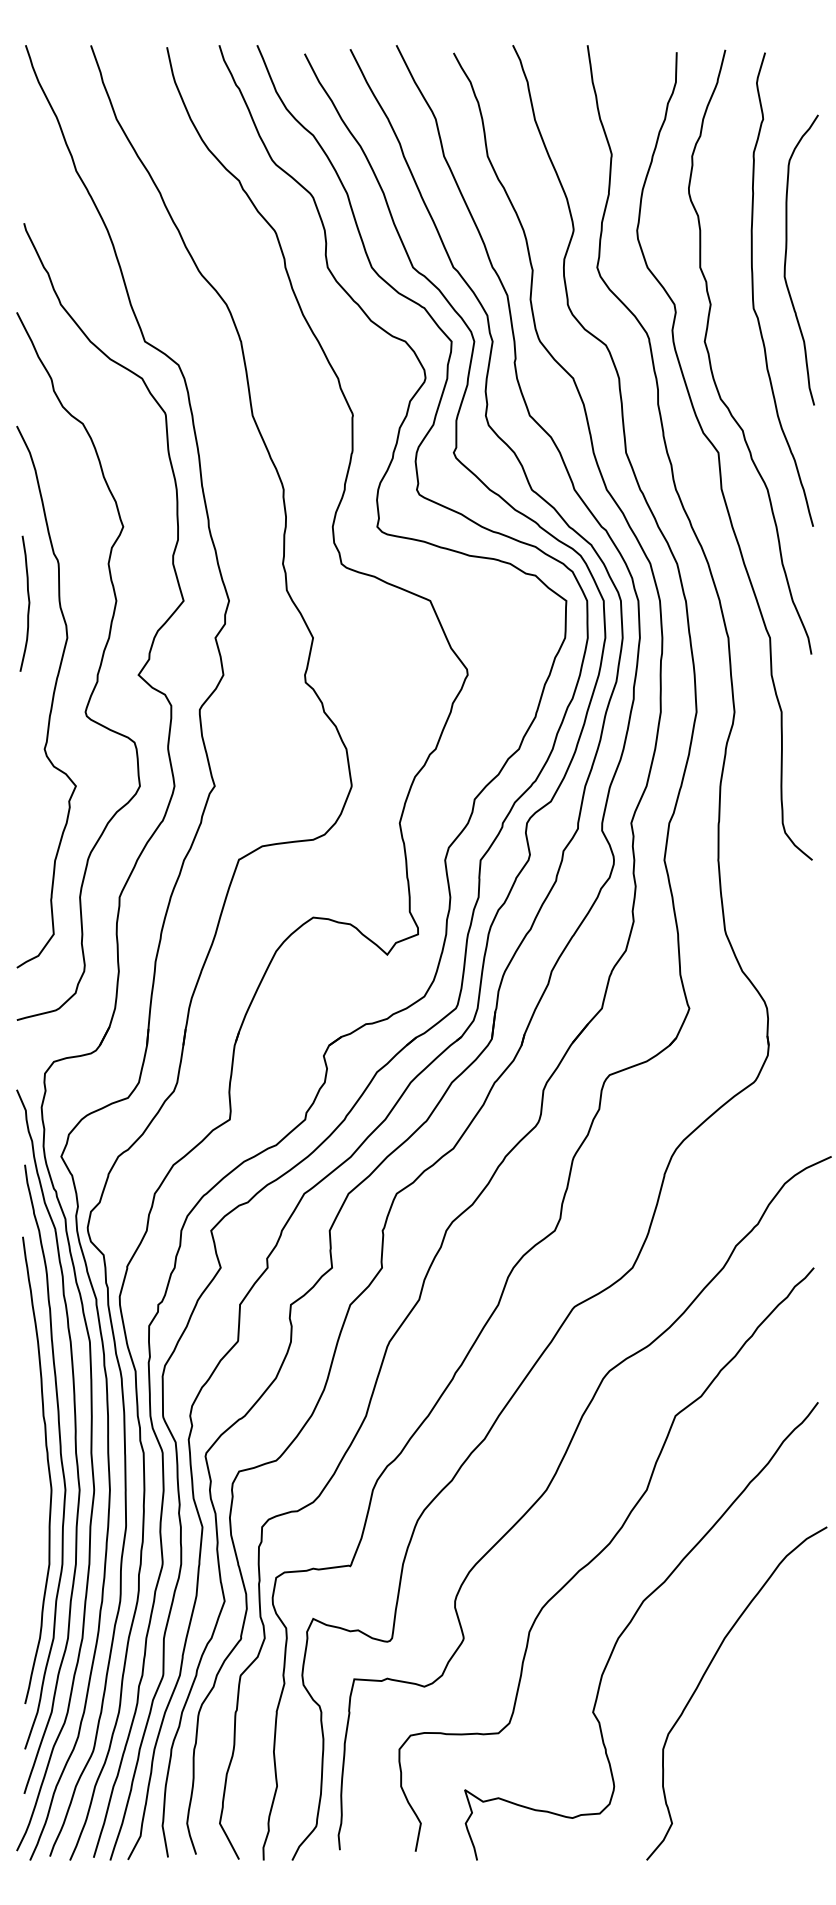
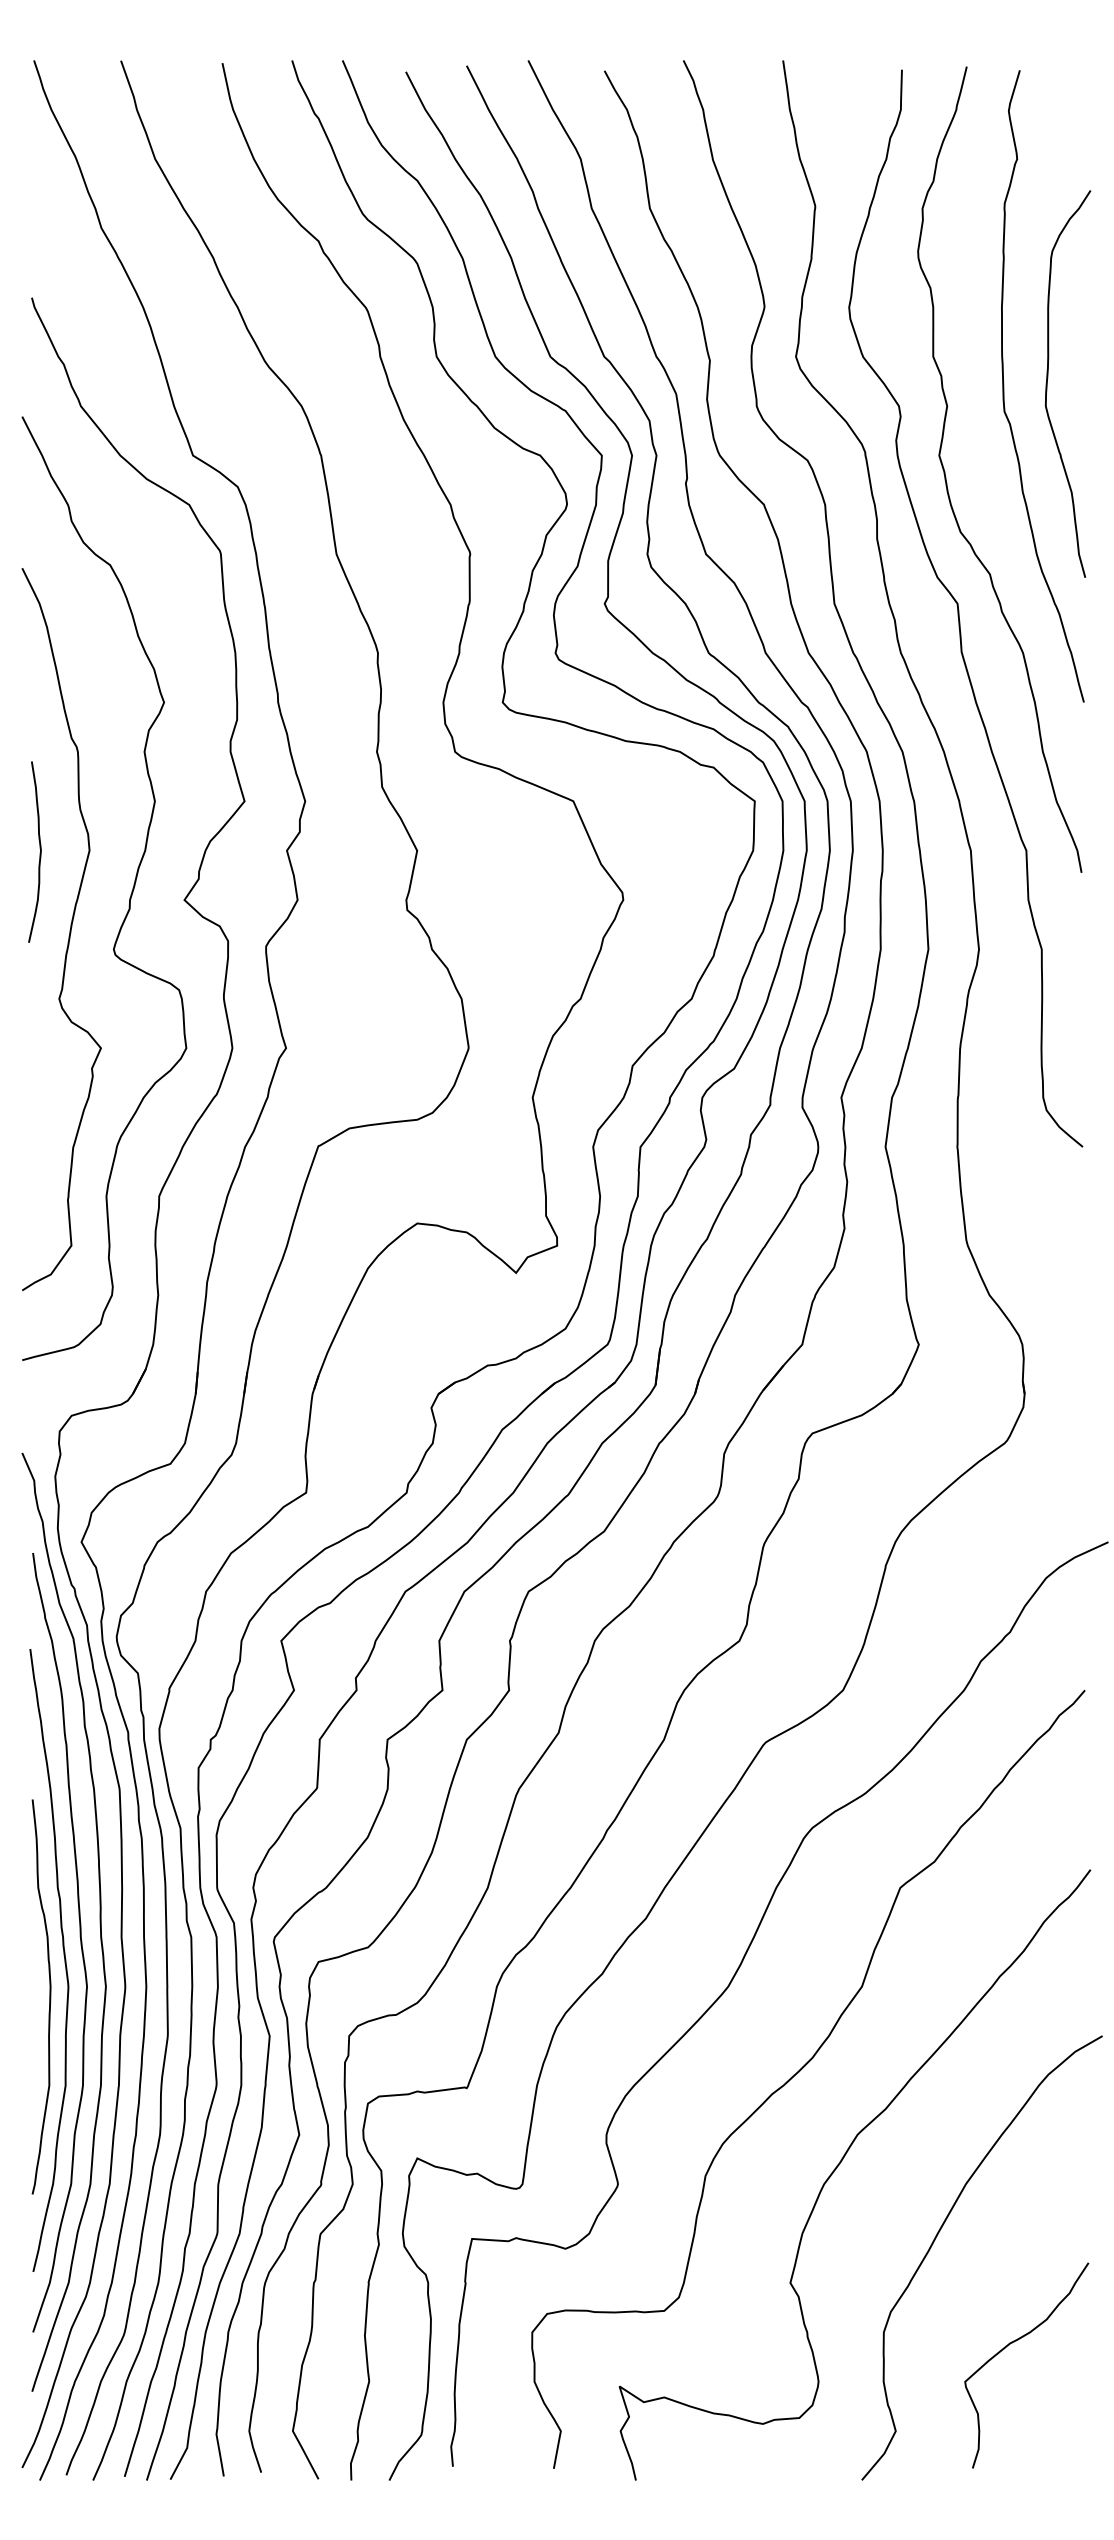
curve: (786, 256) -> (1048, 378), moved
curve: (28, 604) -> (39, 852), moved
curve: (37, 1497) -> (49, 1996), added
curve: (761, 1756) -> (1014, 2342), added

